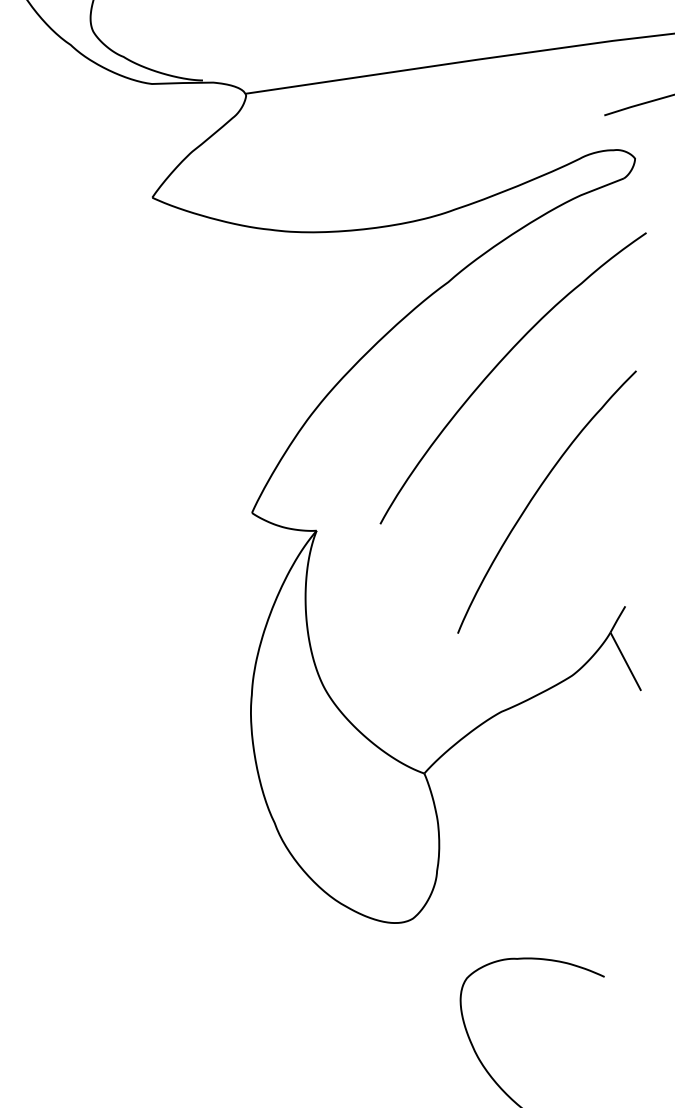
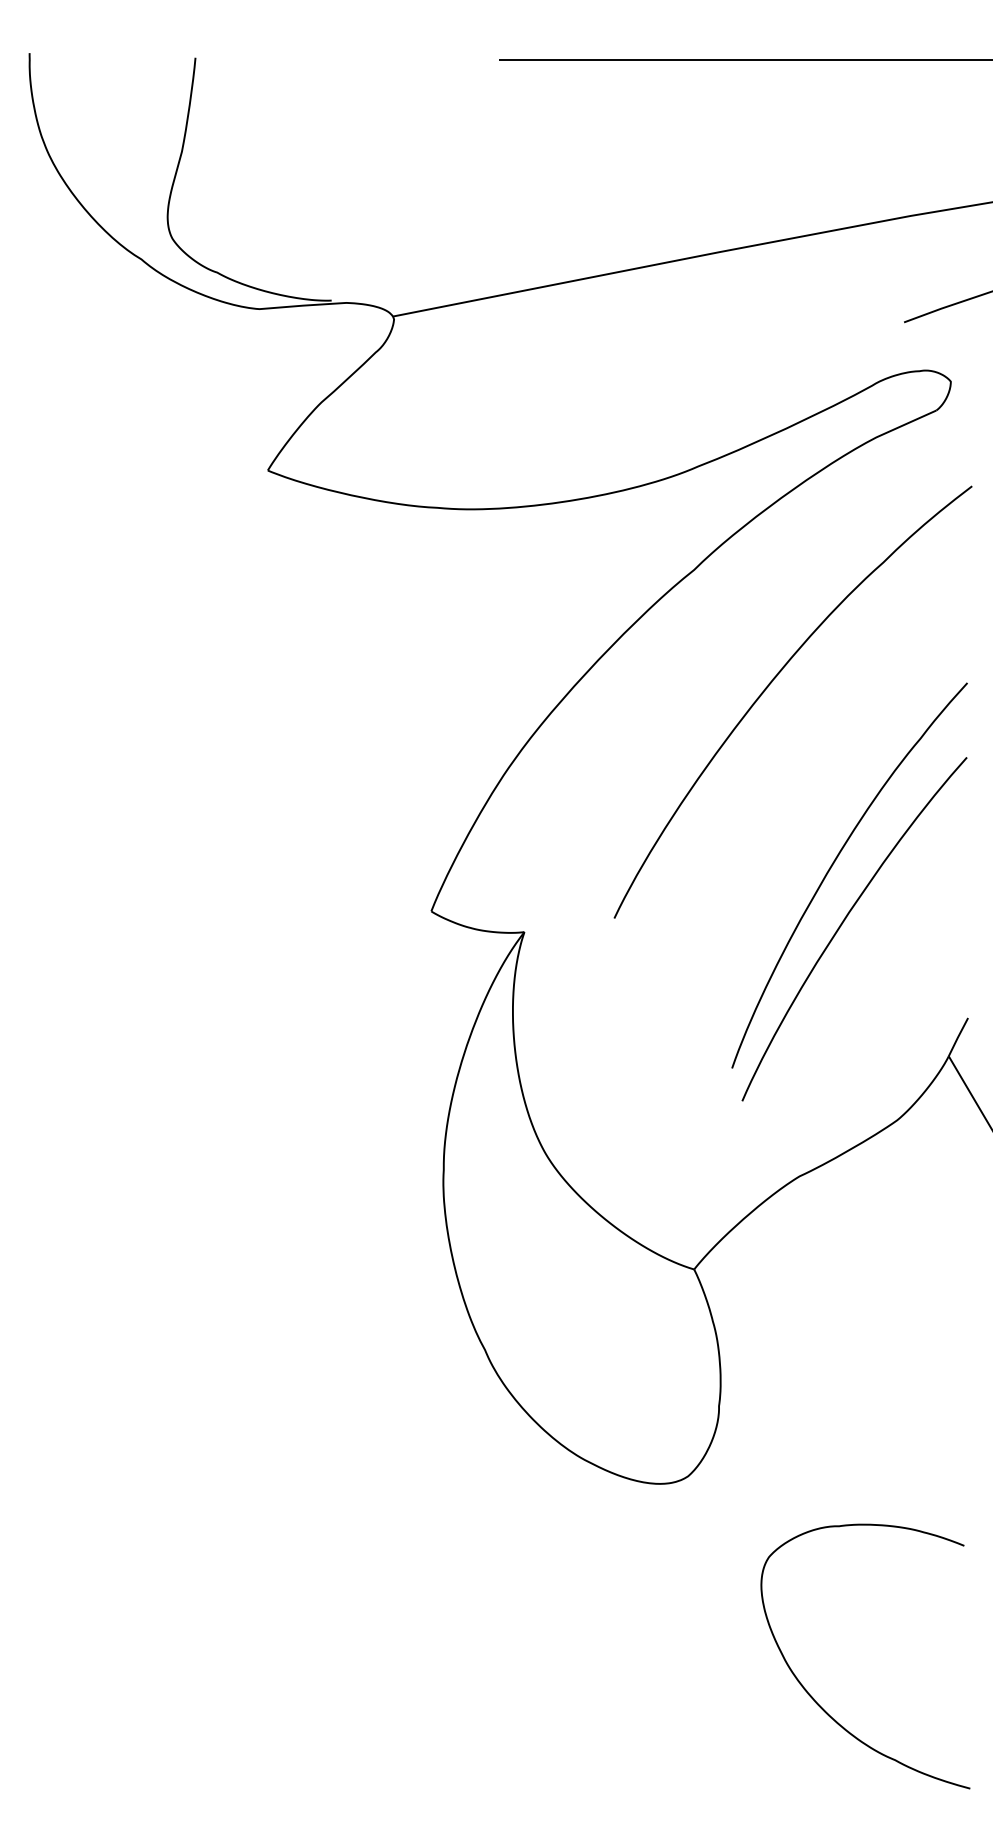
curve: (541, 535) -> (843, 923), added

